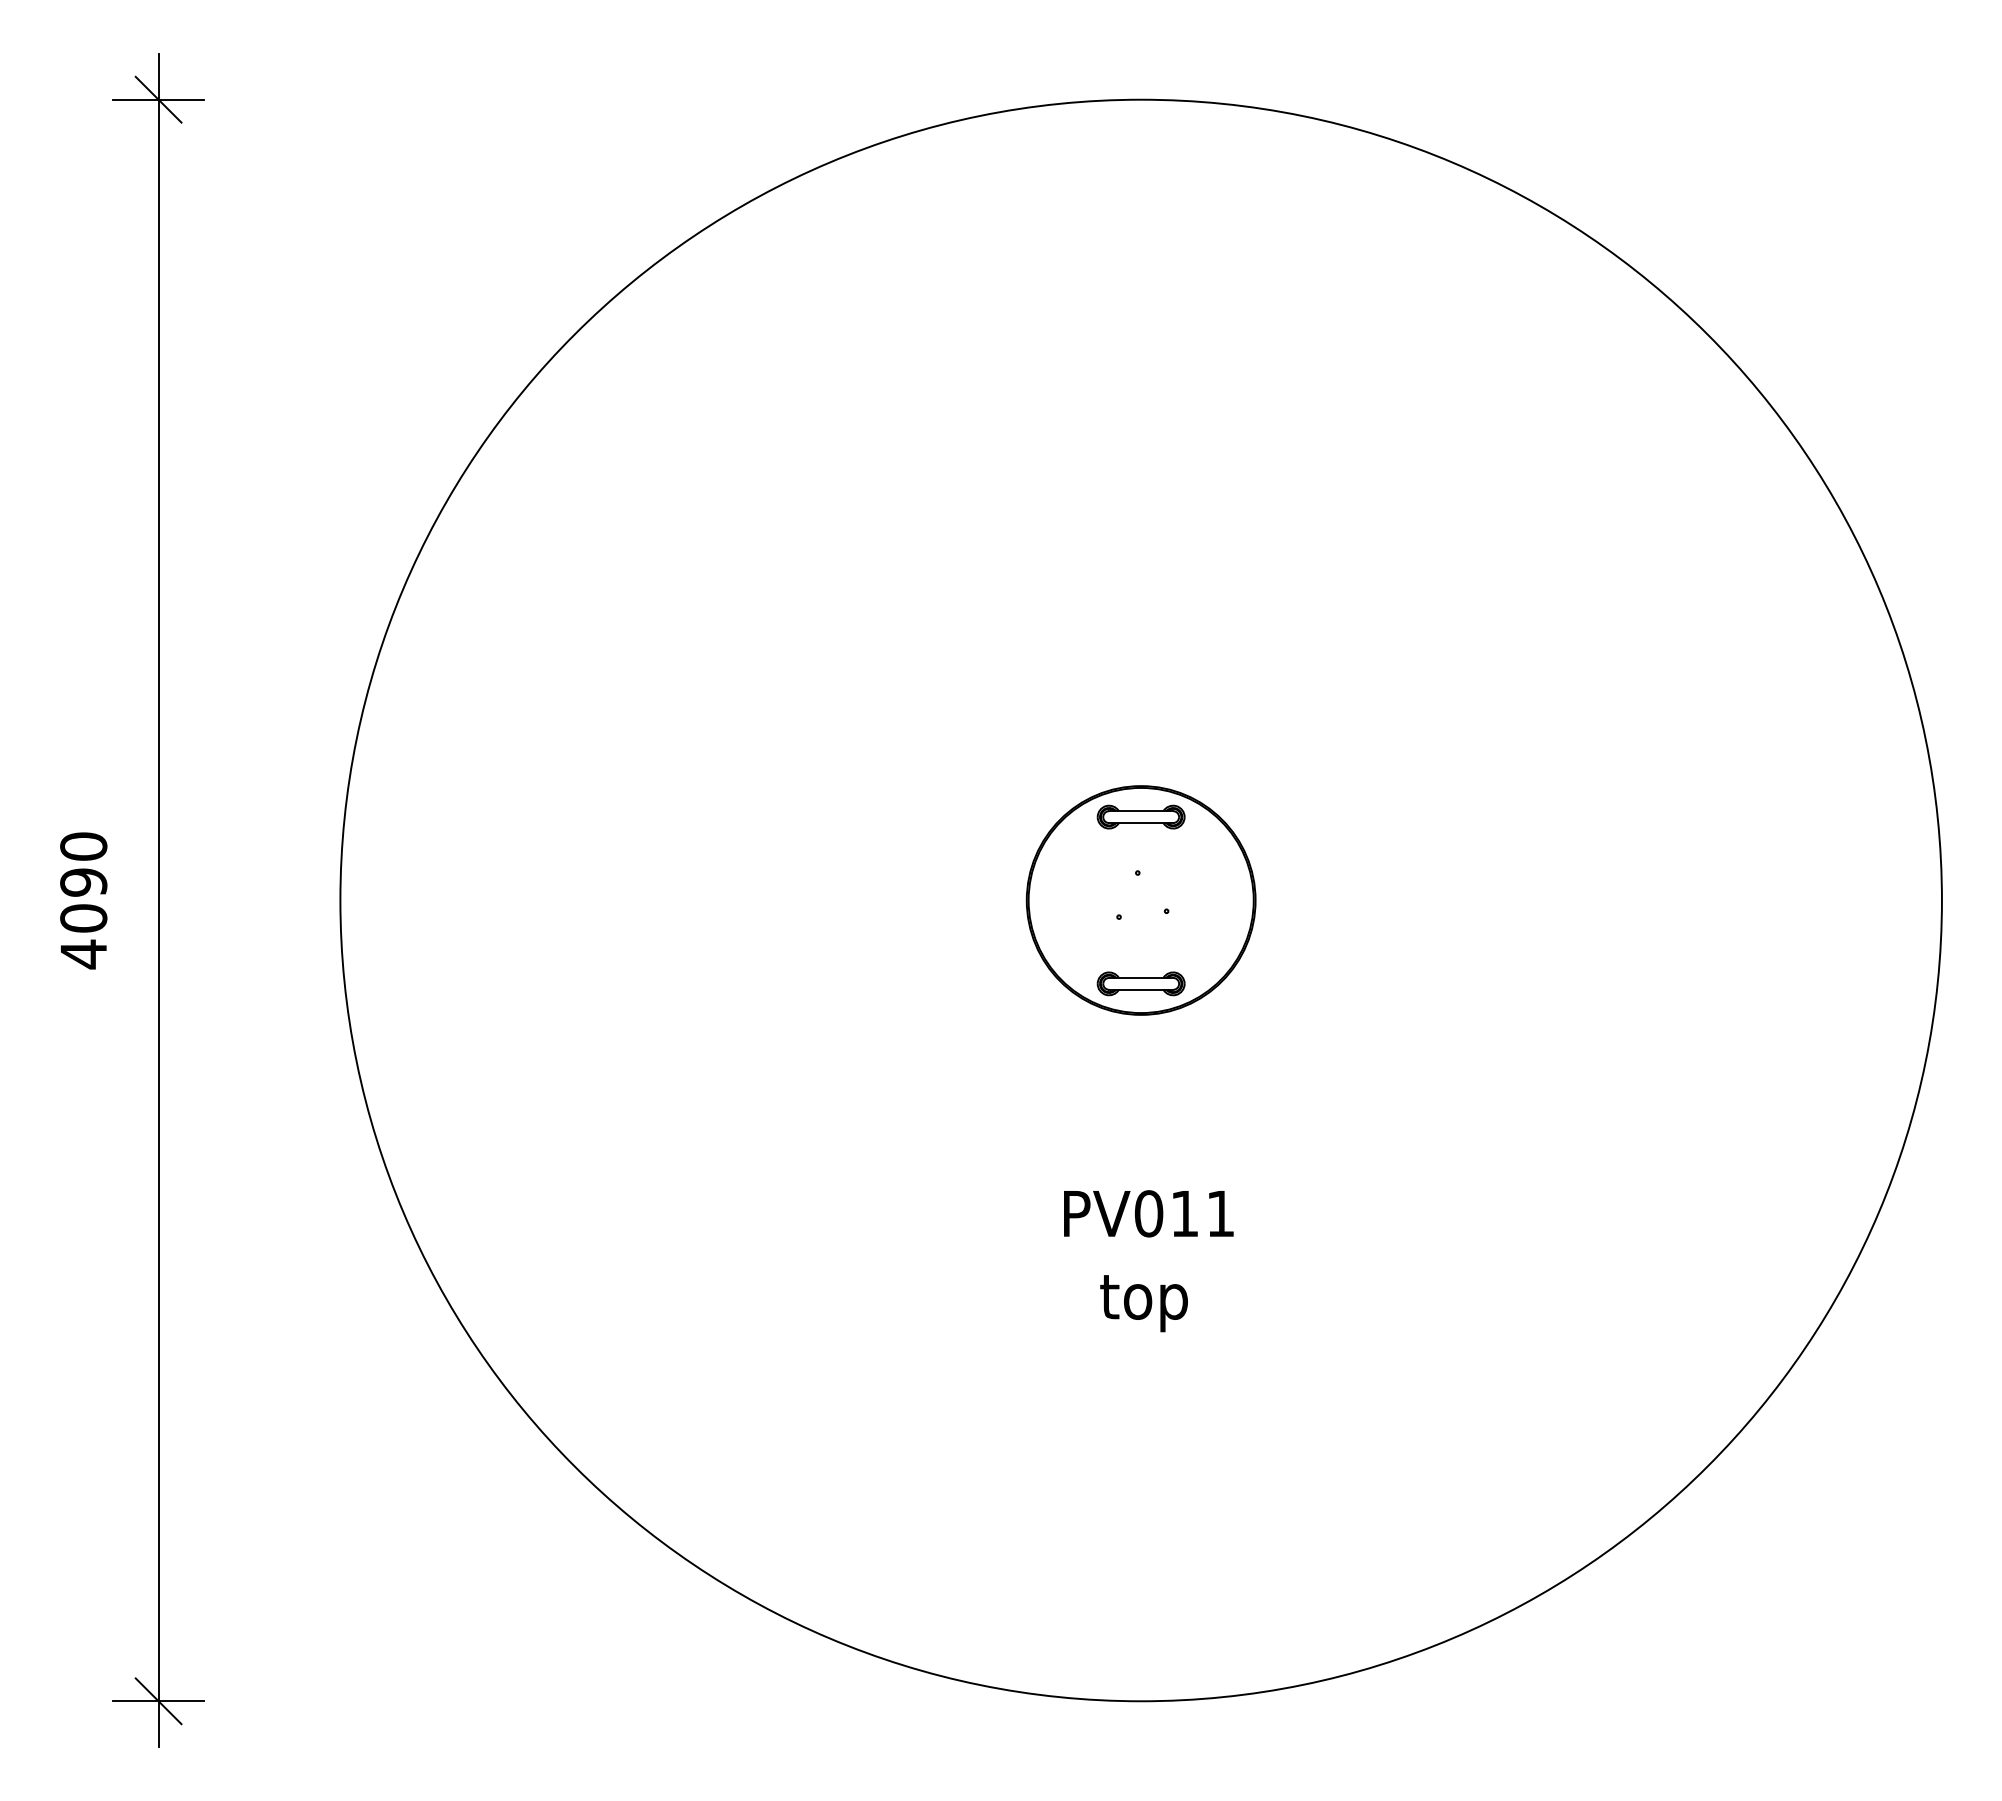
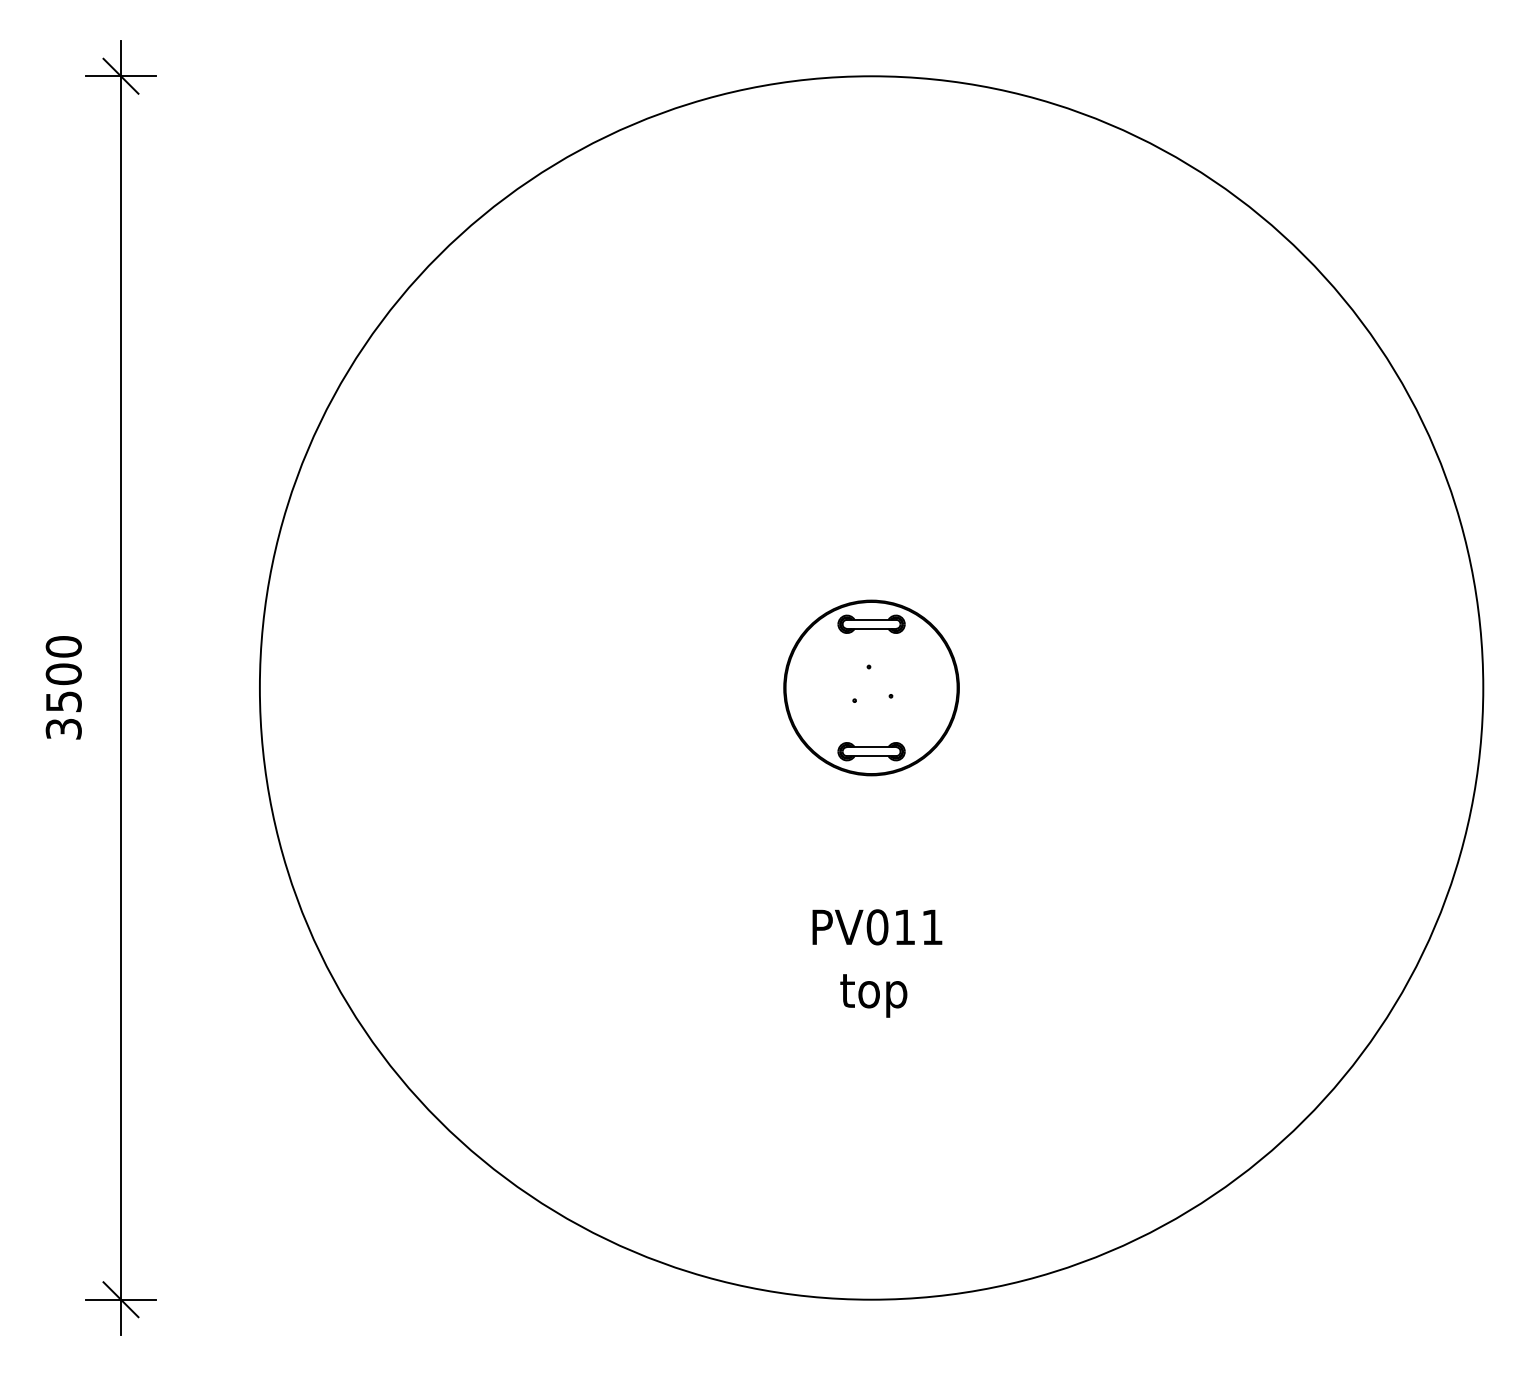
text: (83, 918) -> (63, 701), 4090 -> 3500

